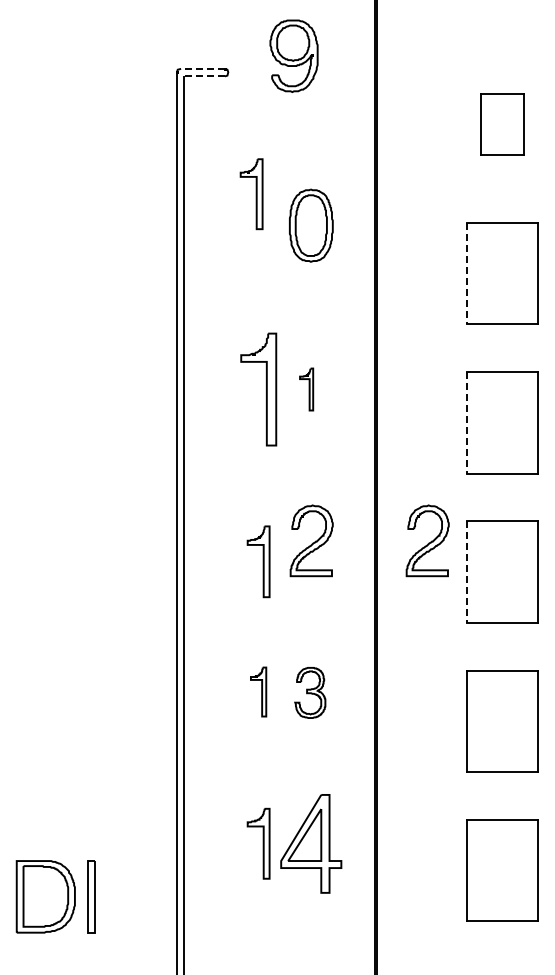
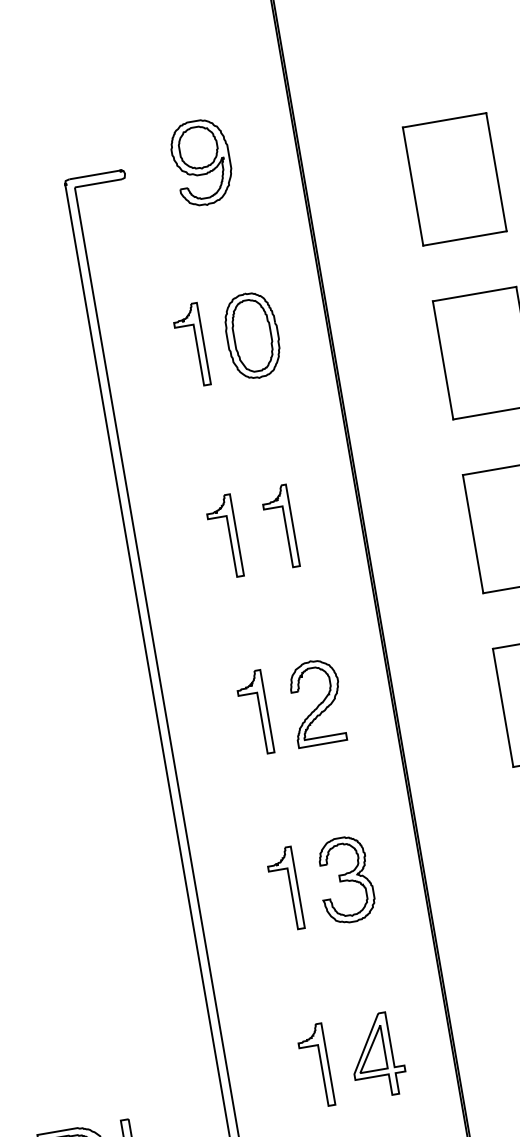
part: (293, 55) -> (201, 162), moved
line: (203, 68) -> (95, 174), dashed -> solid
line: (204, 76) -> (98, 183), dashed -> solid
part: (502, 124) -> (454, 179), size x1.67
part: (251, 194) -> (191, 346), moved
line: (466, 273) -> (442, 360), dashed -> solid
part: (258, 389) -> (224, 537), size x0.62
part: (306, 389) -> (279, 527), size x1.67
line: (466, 422) -> (472, 533), dashed -> solid
part: (427, 540) -> (451, 679), removed
part: (258, 561) -> (254, 713), moved
line: (466, 572) -> (503, 708), dashed -> solid
part: (258, 691) -> (284, 888), size x1.43
part: (309, 692) -> (344, 879), size x1.43
part: (311, 843) -> (377, 1055), size x0.71

